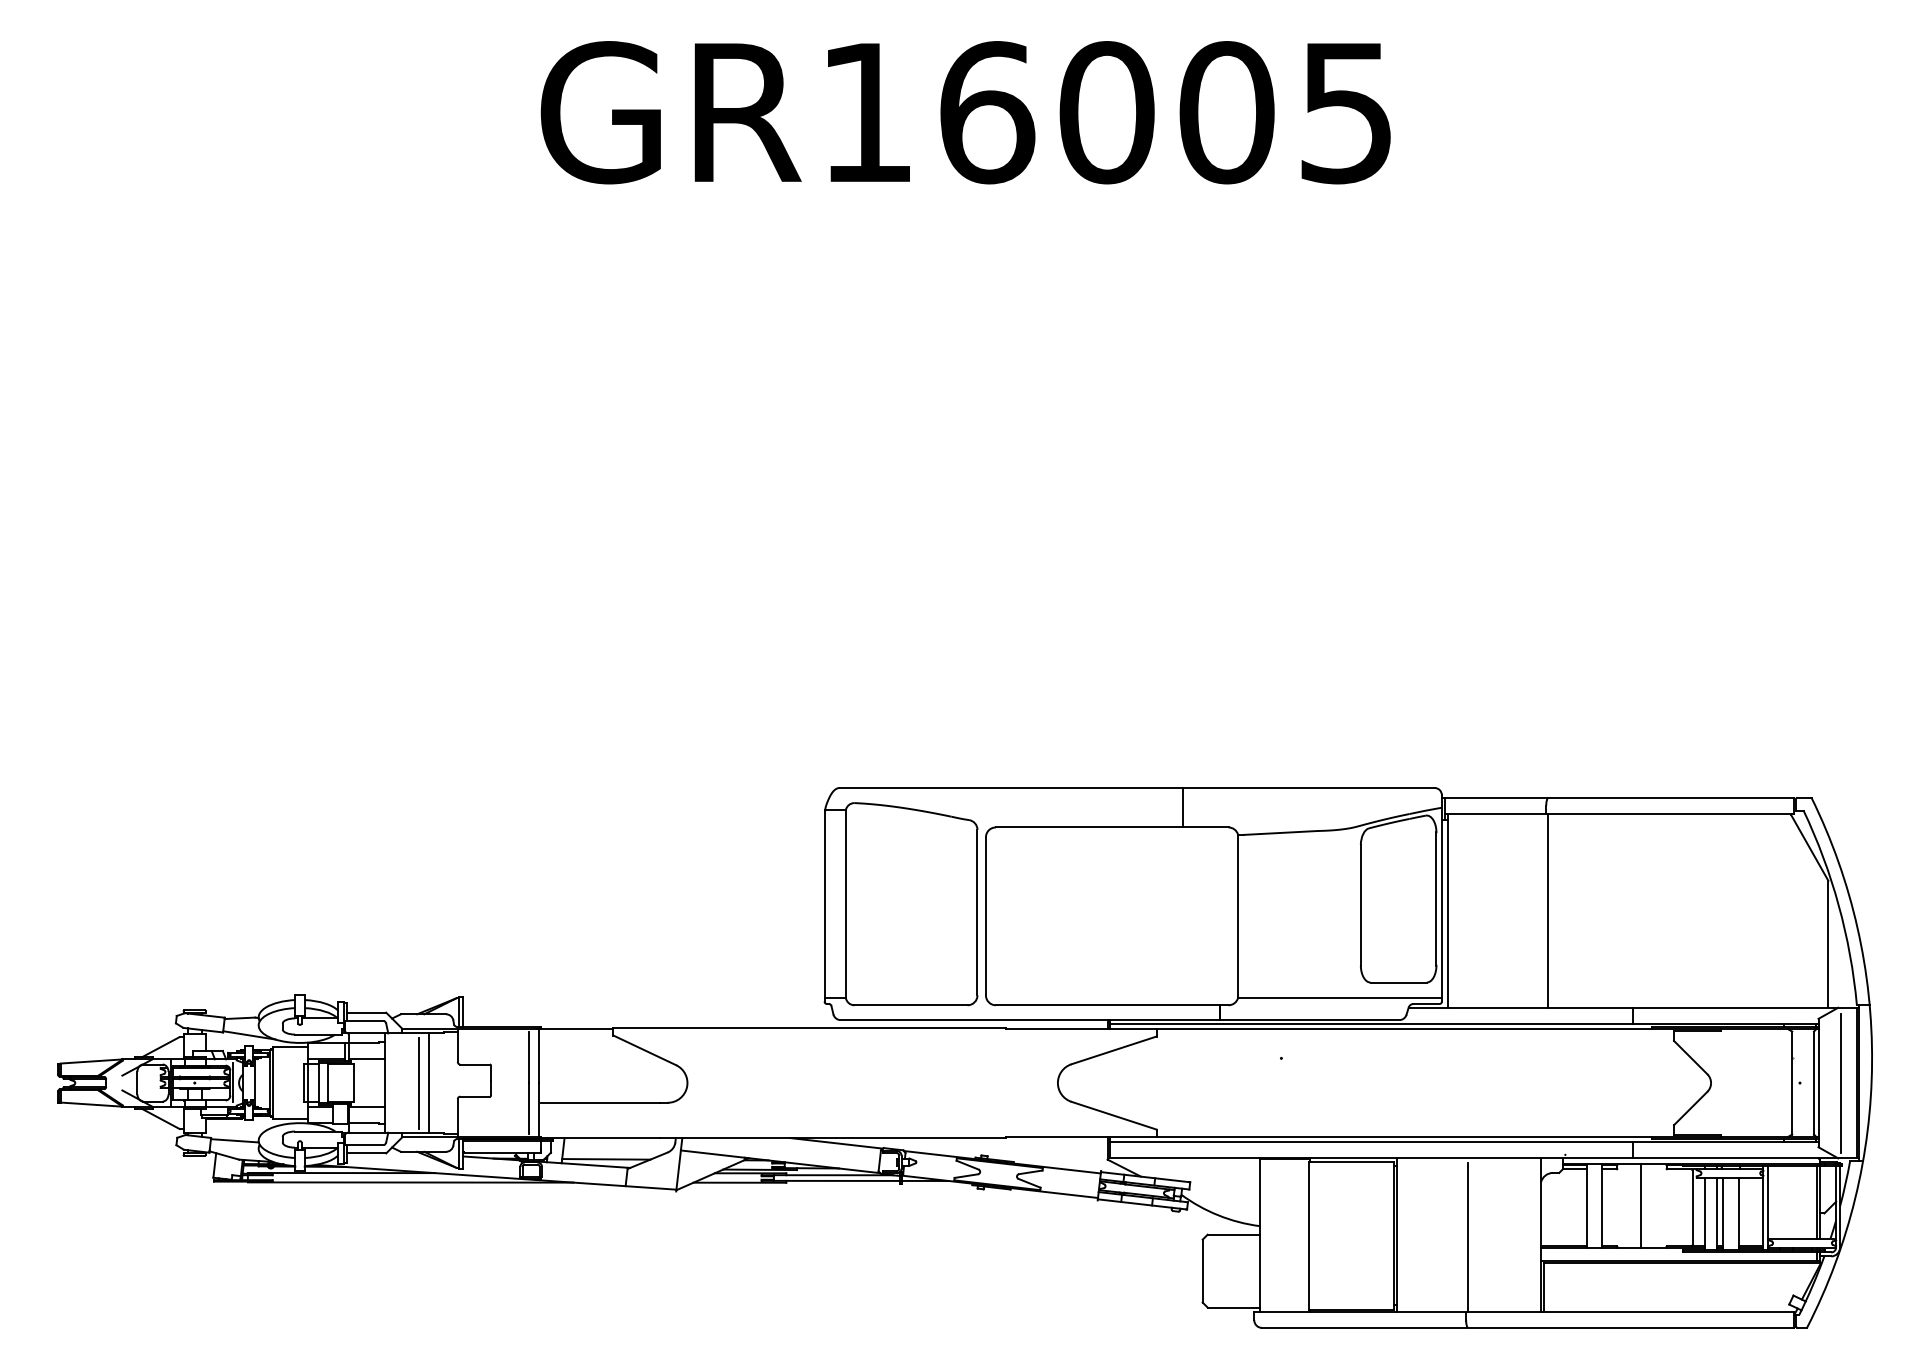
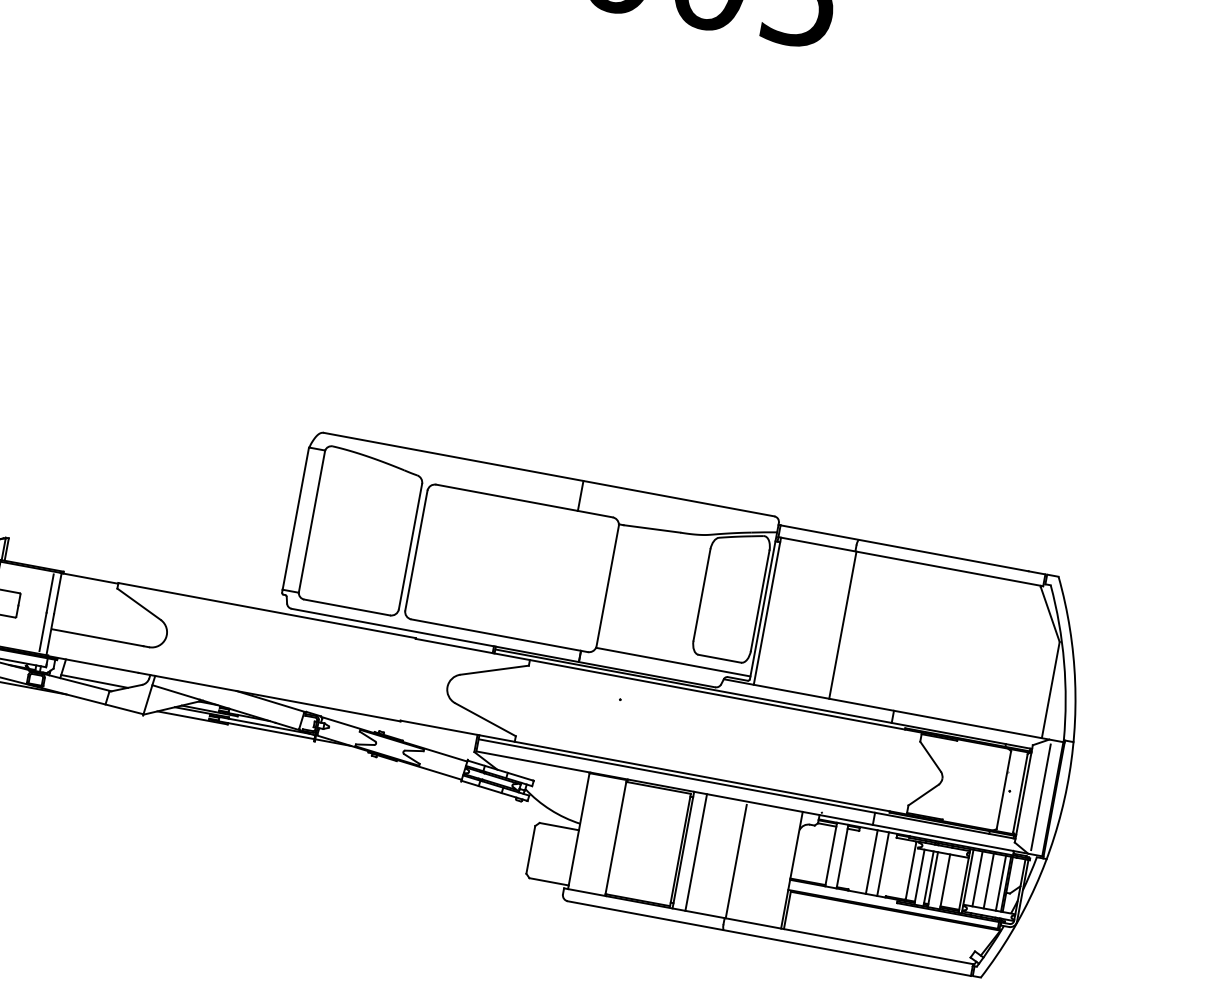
line: (1779, 1202) -> (977, 878), added
line: (1794, 1202) -> (988, 881), added
line: (1810, 1202) -> (1000, 883), added
line: (1655, 1206) -> (882, 864), added
line: (1414, 1235) -> (696, 852), added

